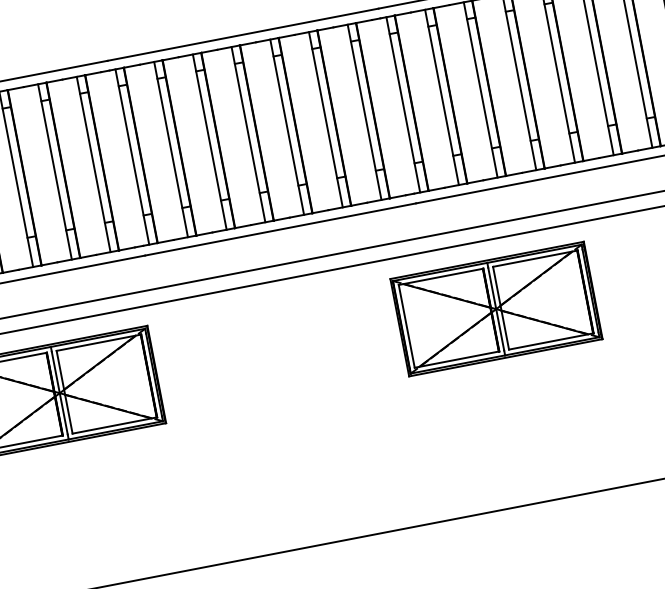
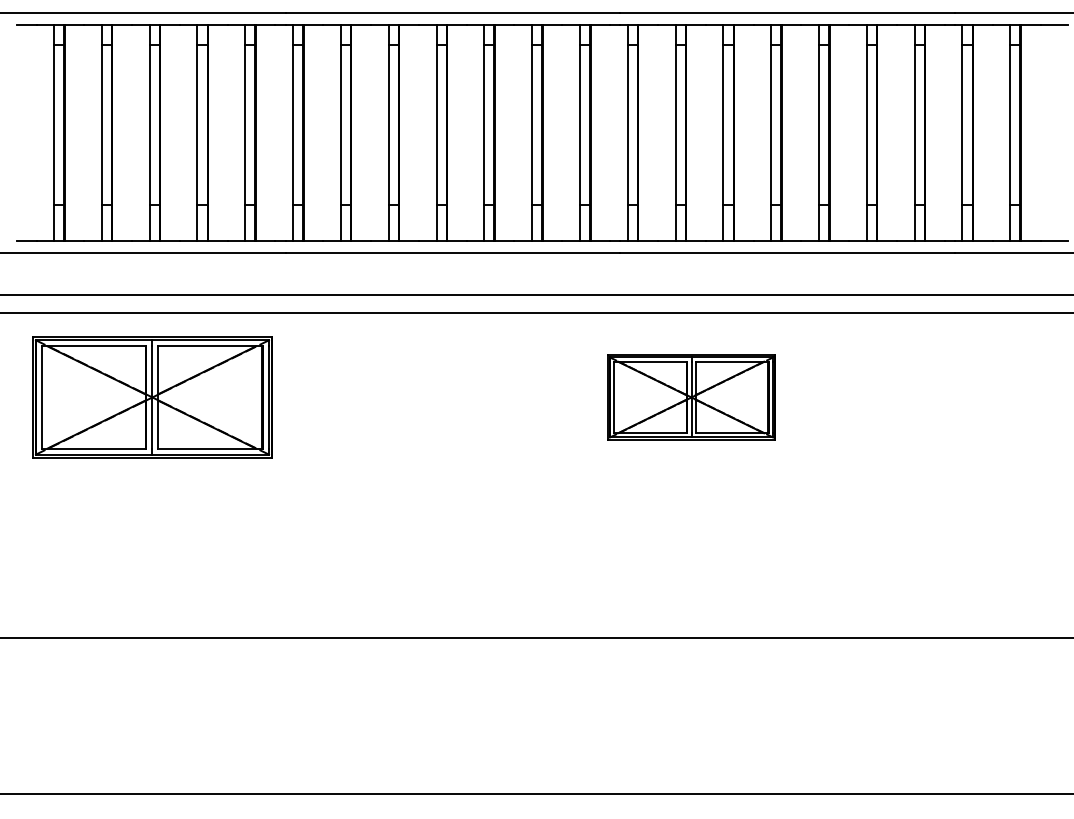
part: (496, 309) -> (691, 397), size x0.7

